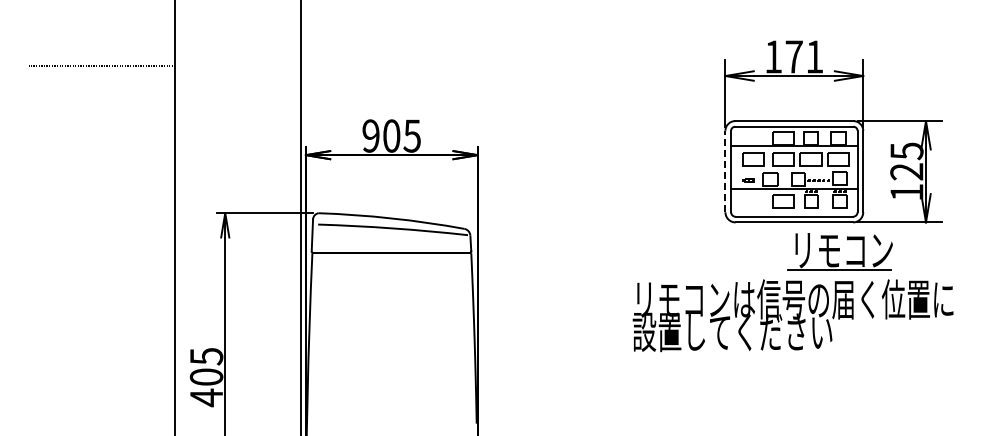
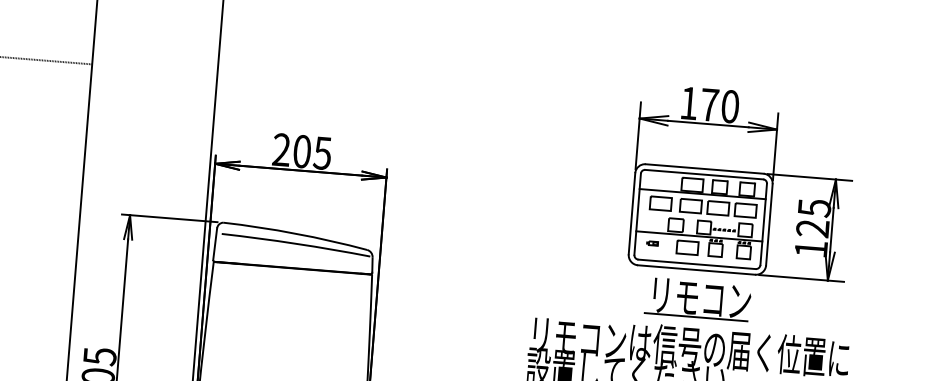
text: (814, 56) -> (730, 106), 171 -> 170
text: (370, 136) -> (281, 150), 905 -> 205
line: (725, 171) -> (632, 213), dashed -> solid
part: (748, 180) -> (652, 243), moved
part: (839, 251) -> (697, 299), moved

